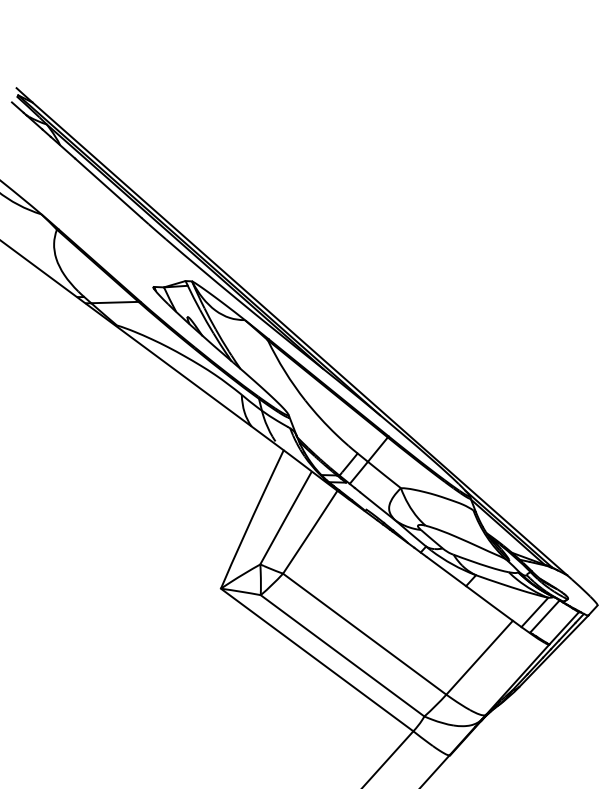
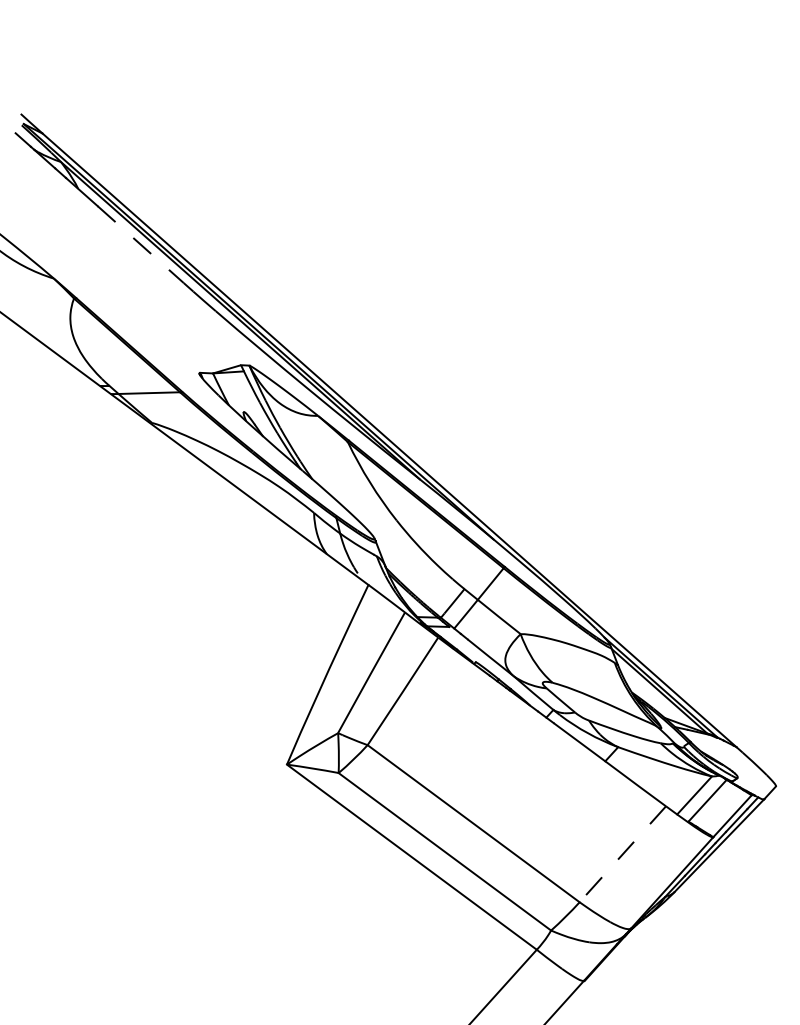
line: (108, 188) -> (140, 244), solid -> dashed
line: (479, 657) -> (622, 854), solid -> dashed

